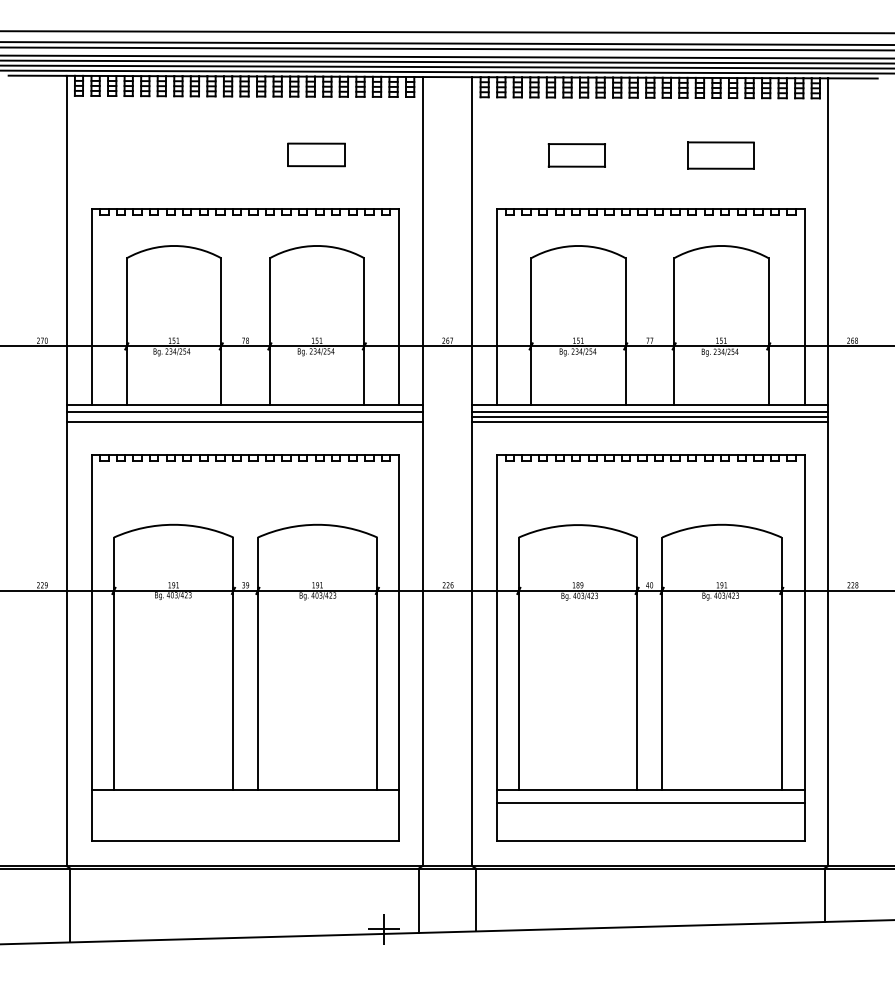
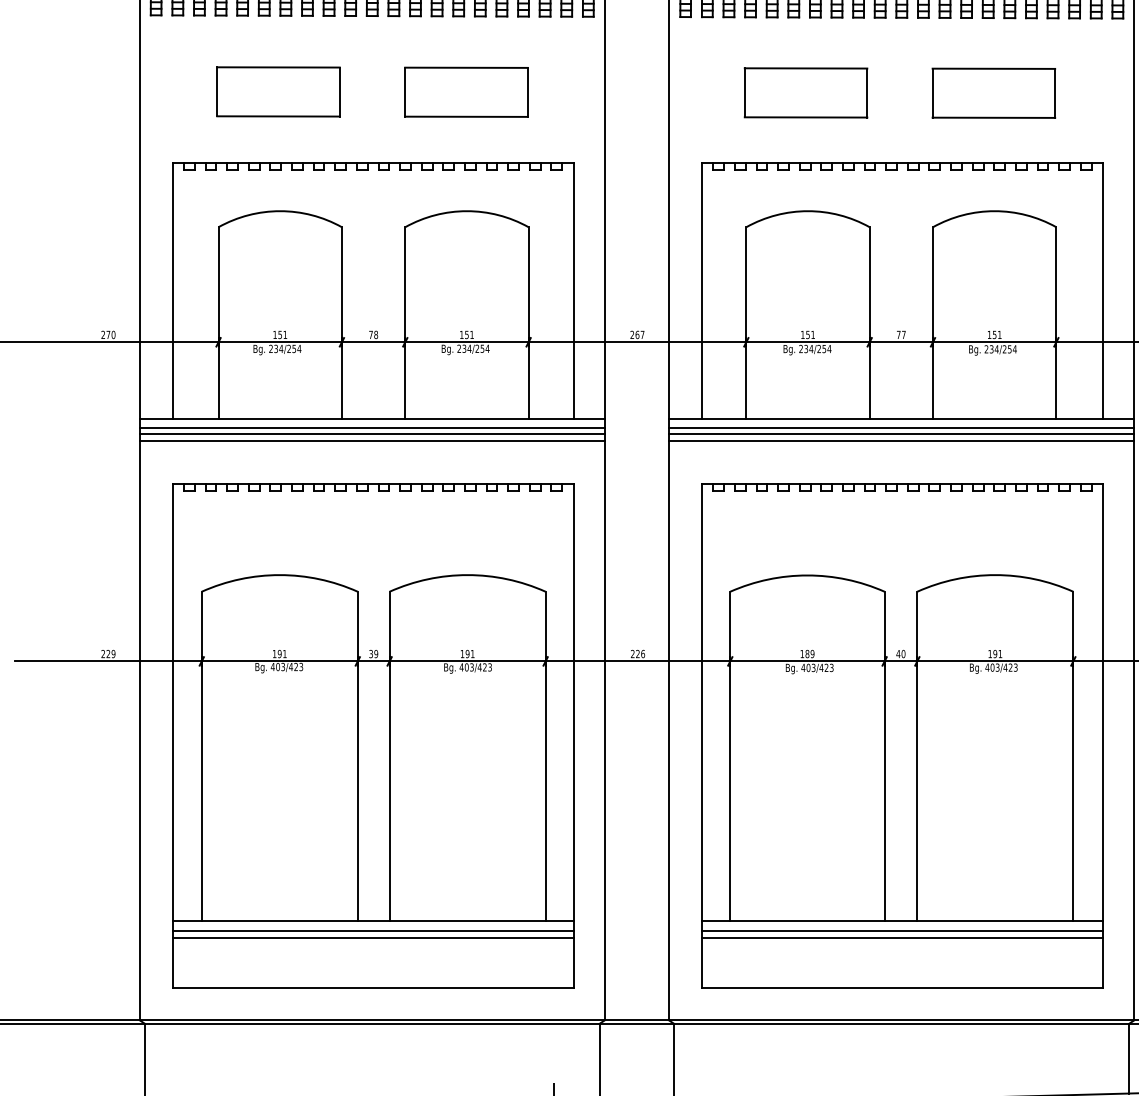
part: (172, 154) -> (278, 91), added
part: (316, 154) -> (466, 91), size x1.67
part: (576, 155) -> (805, 93), size x1.67
part: (720, 155) -> (993, 93), size x1.43
line: (244, 416) -> (372, 433), added
line: (244, 797) -> (372, 931), added
line: (650, 797) -> (902, 931), added
line: (244, 802) -> (372, 937), added

